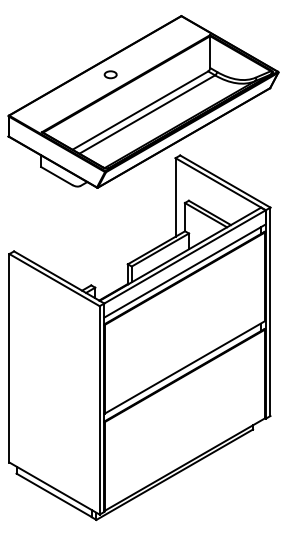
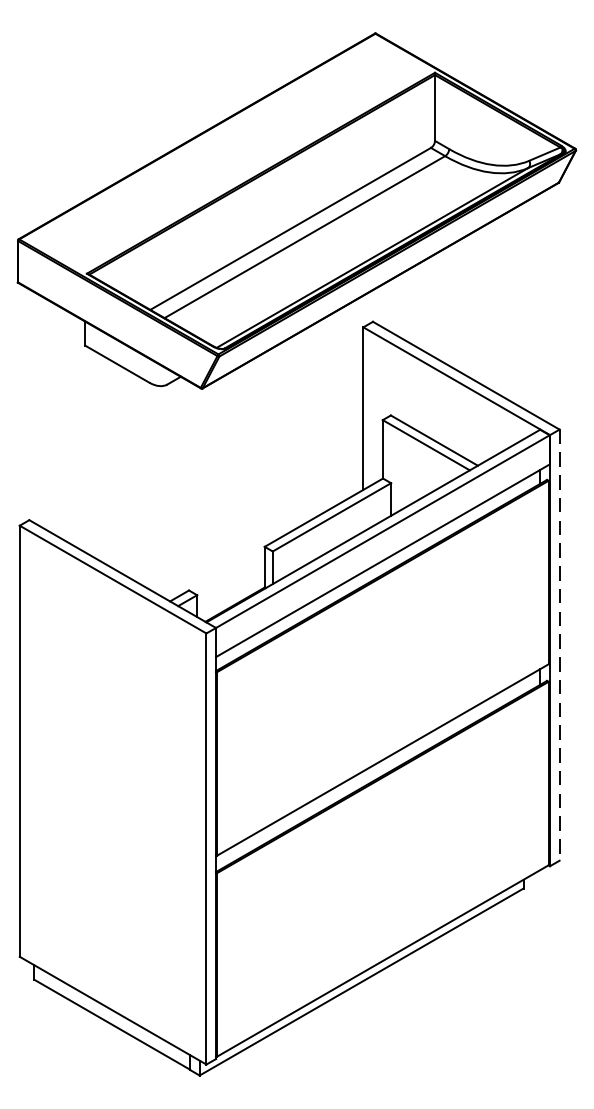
part: (110, 74) -> (228, 154), removed
line: (270, 312) -> (559, 646), solid -> dashed

